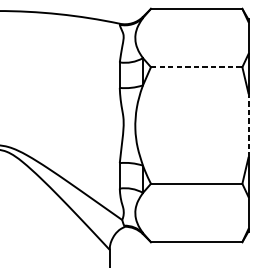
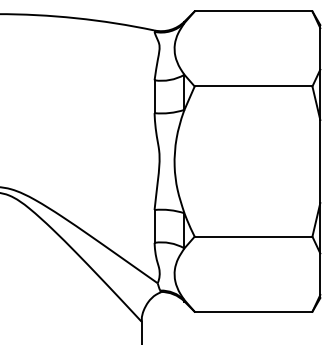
line: (196, 67) -> (253, 86), dashed -> solid
line: (248, 125) -> (320, 161), dashed -> solid

